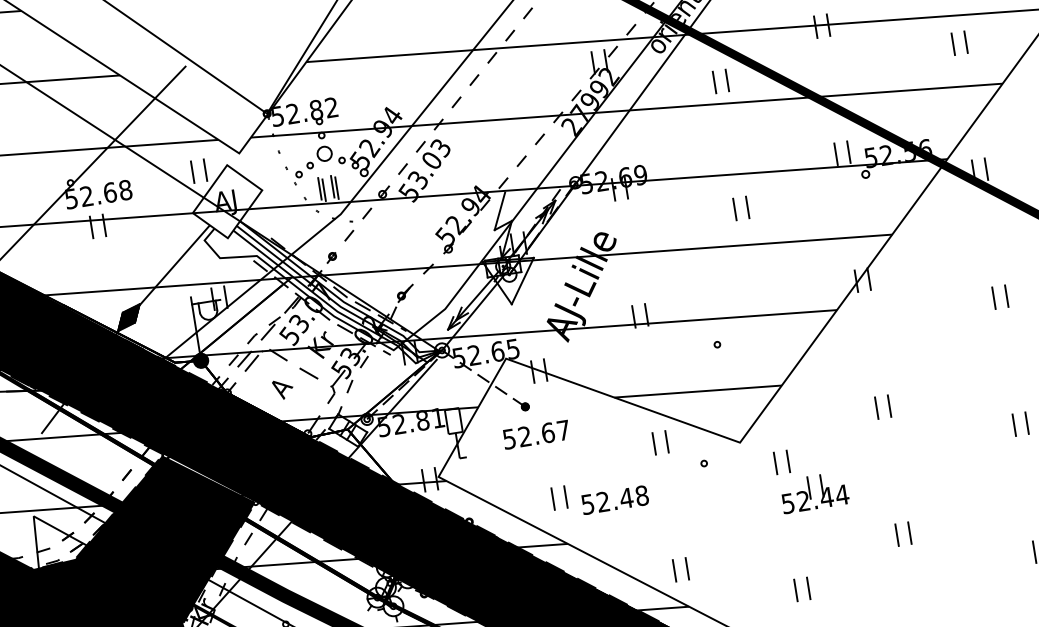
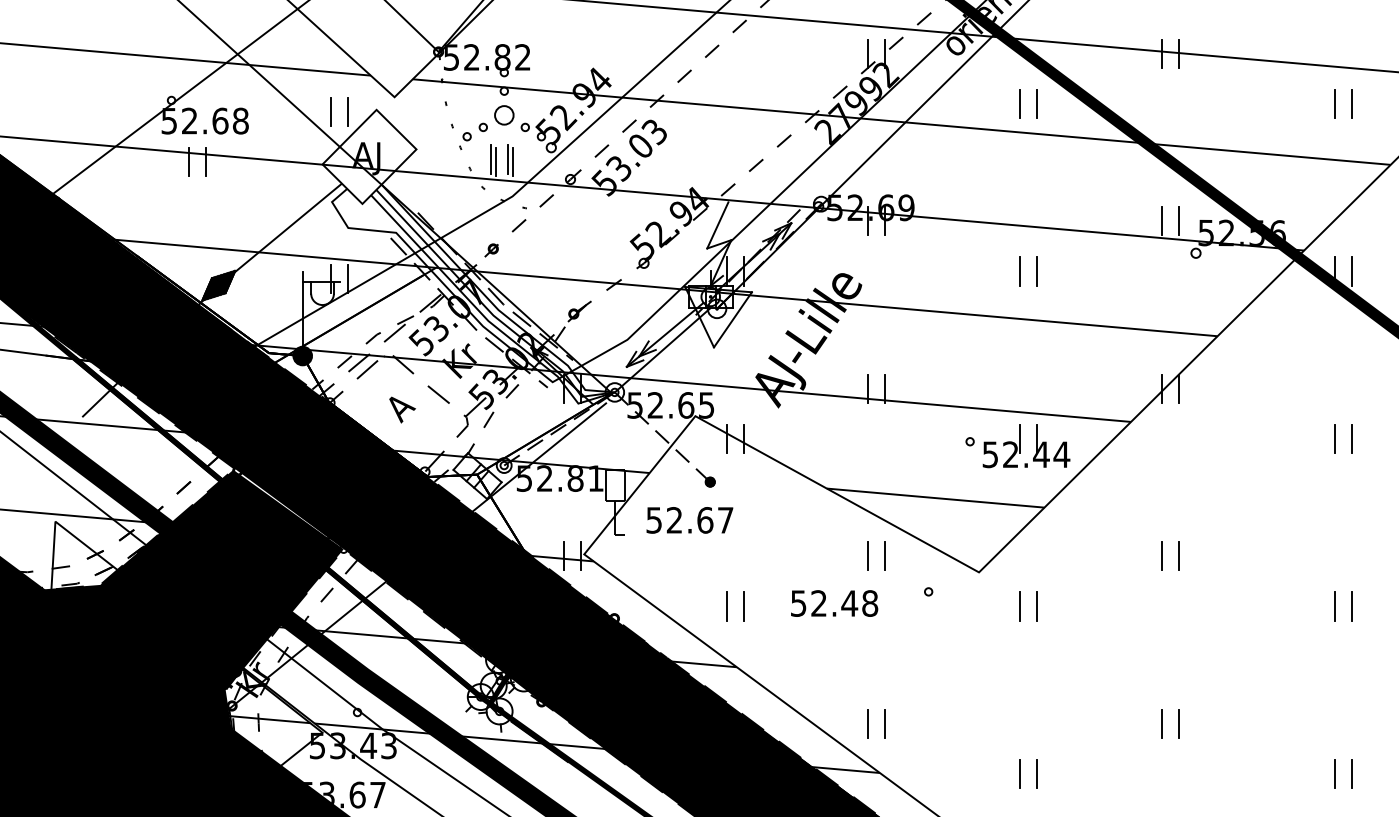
text: (536, 434) -> (689, 520), moved
part: (814, 493) -> (1026, 446), moved
text: (615, 500) -> (834, 603), moved

